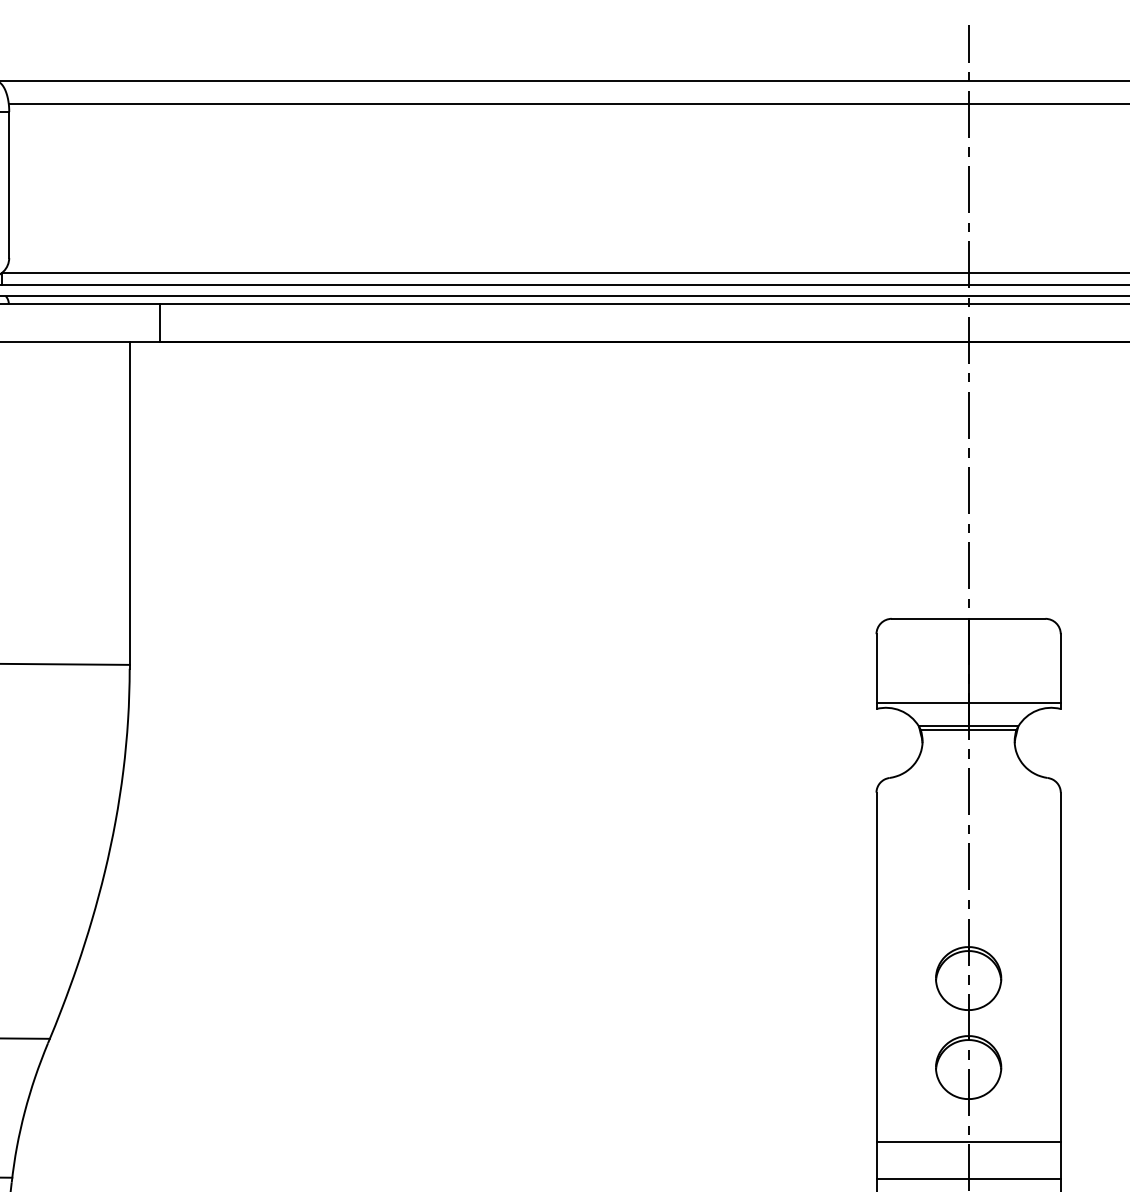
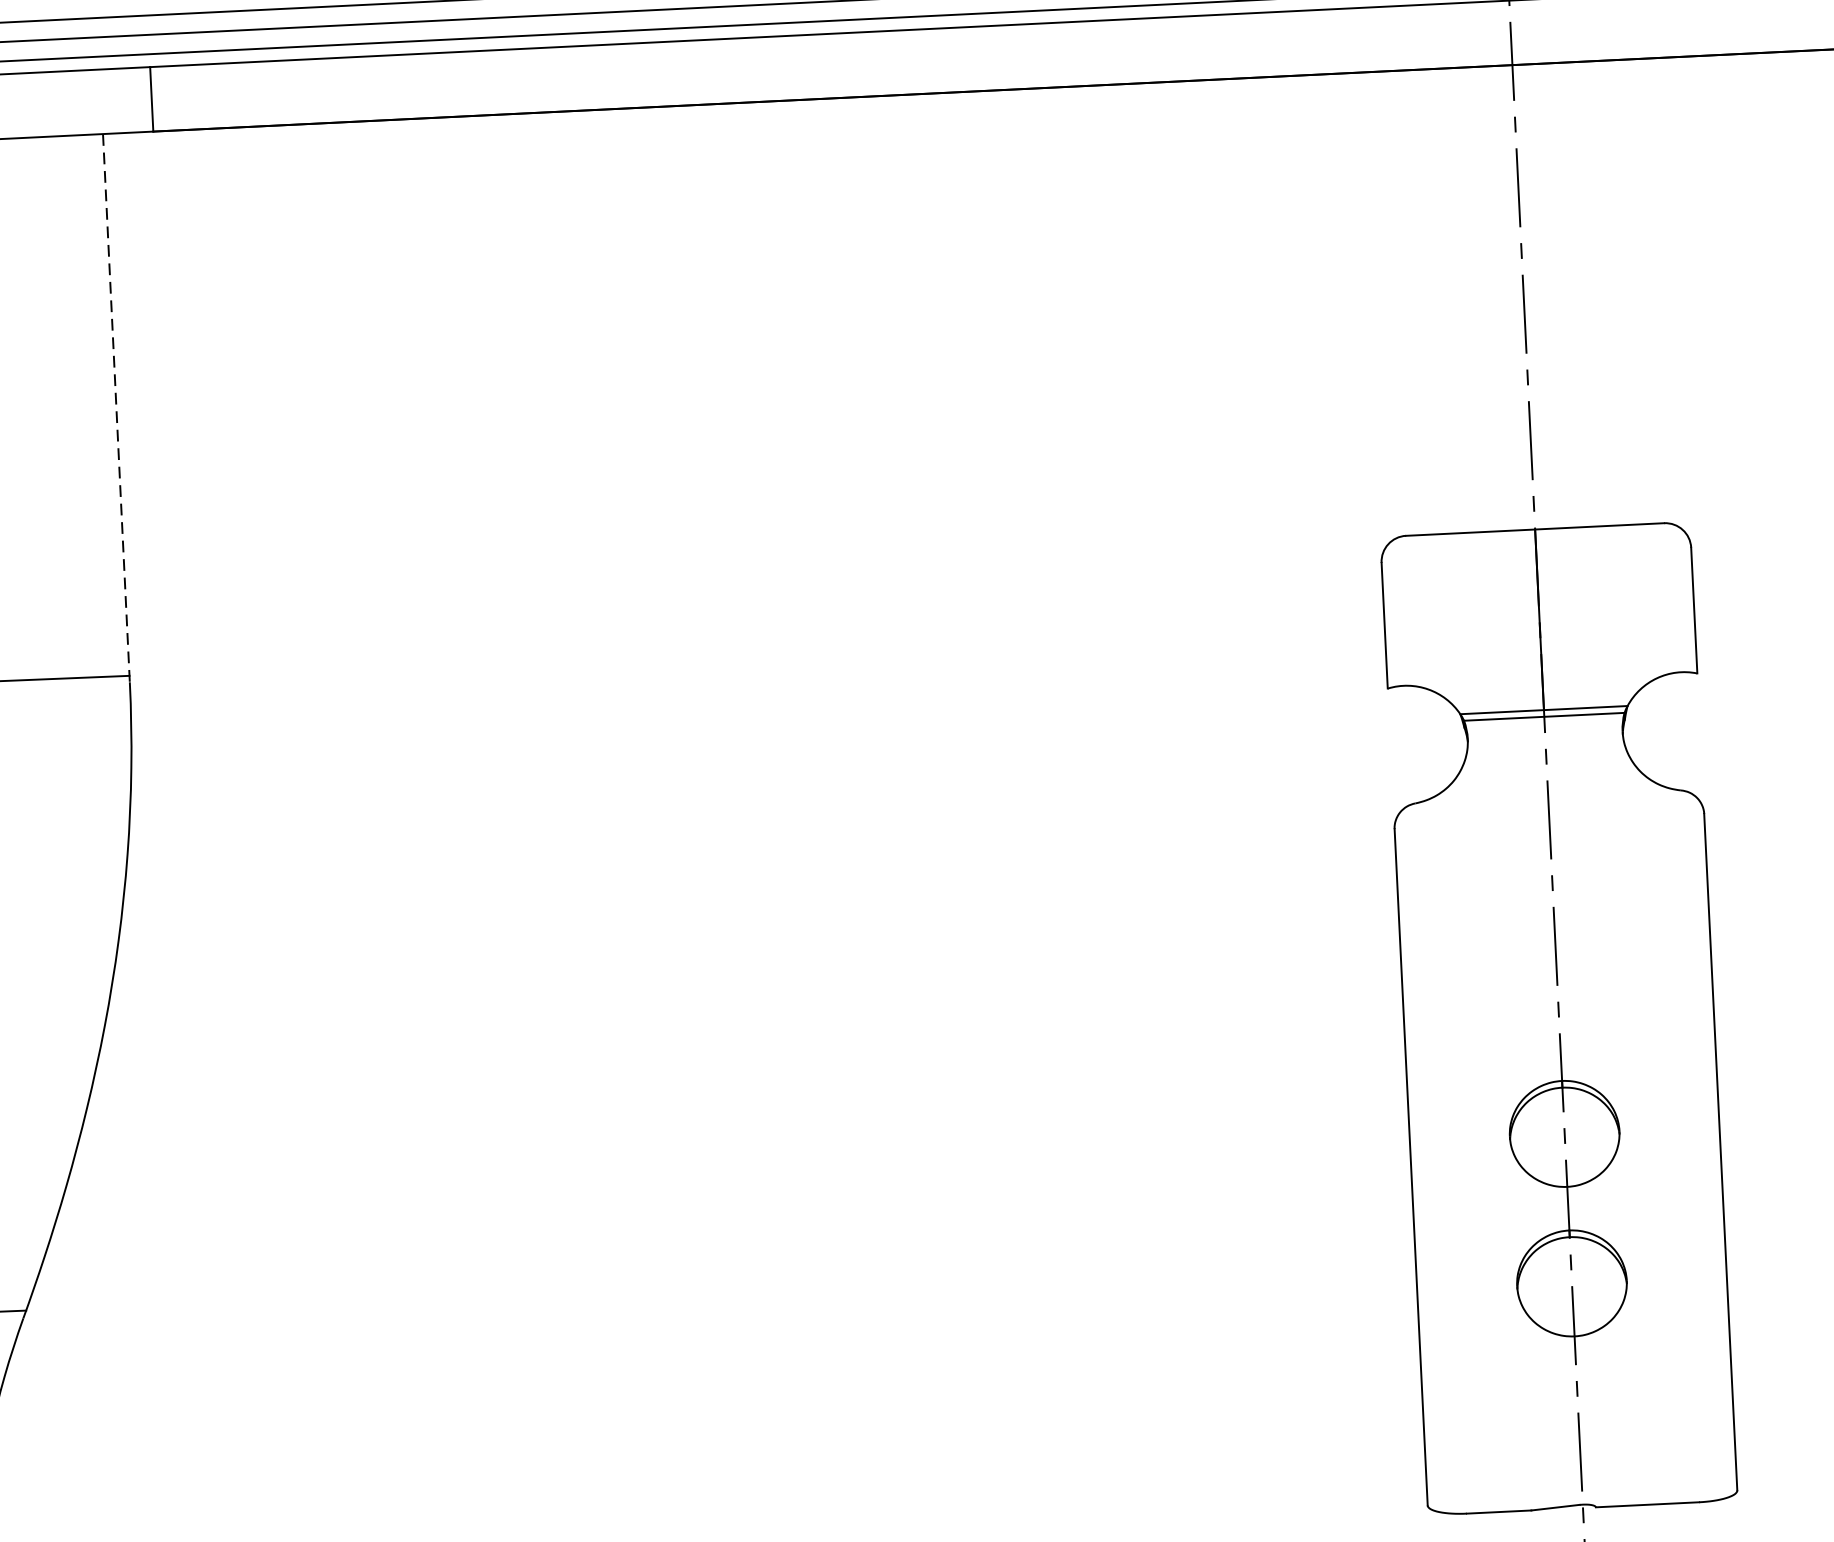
line: (129, 506) -> (116, 409), solid -> dashed
line: (968, 703) -> (1541, 671), removed
line: (968, 1141) -> (1577, 1407), removed
line: (968, 1179) -> (1580, 1471), removed

